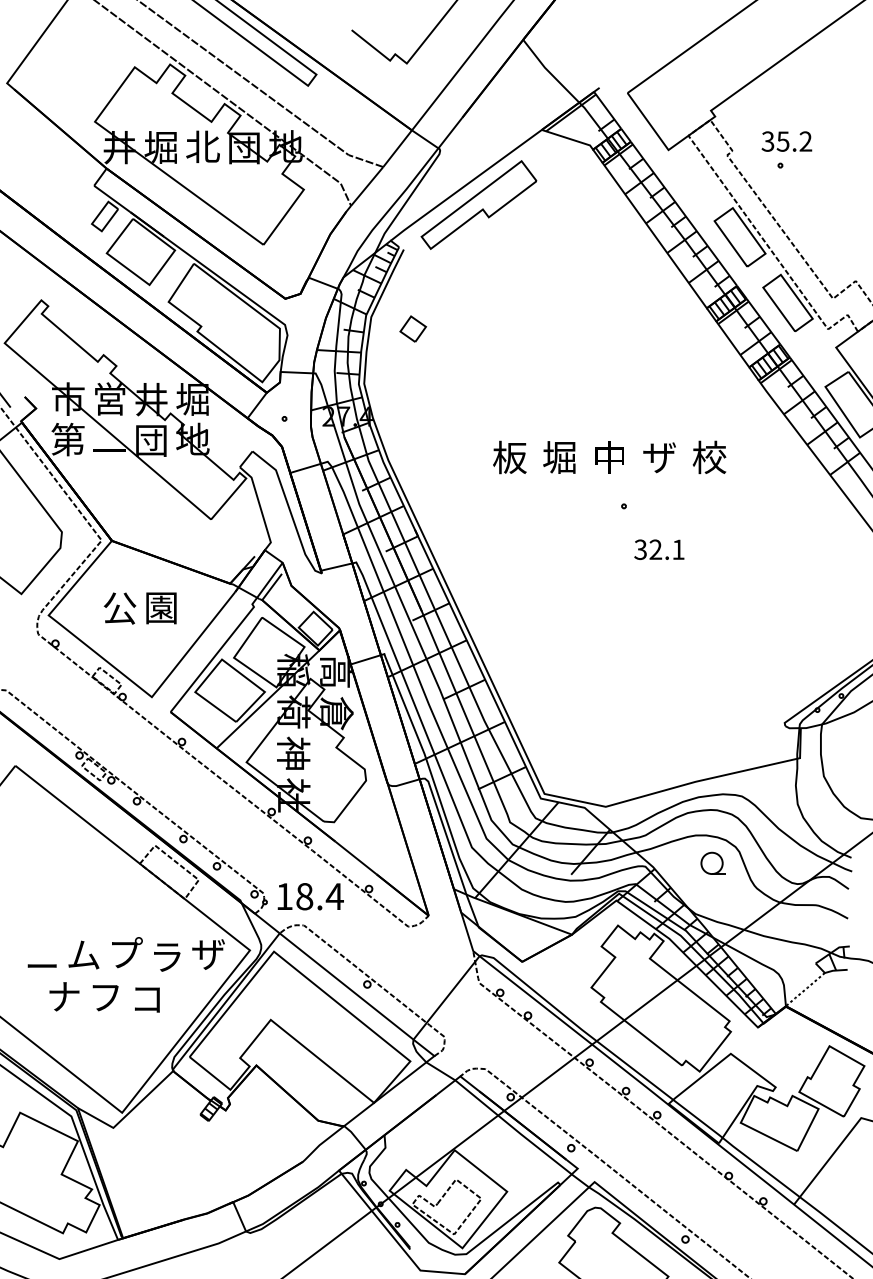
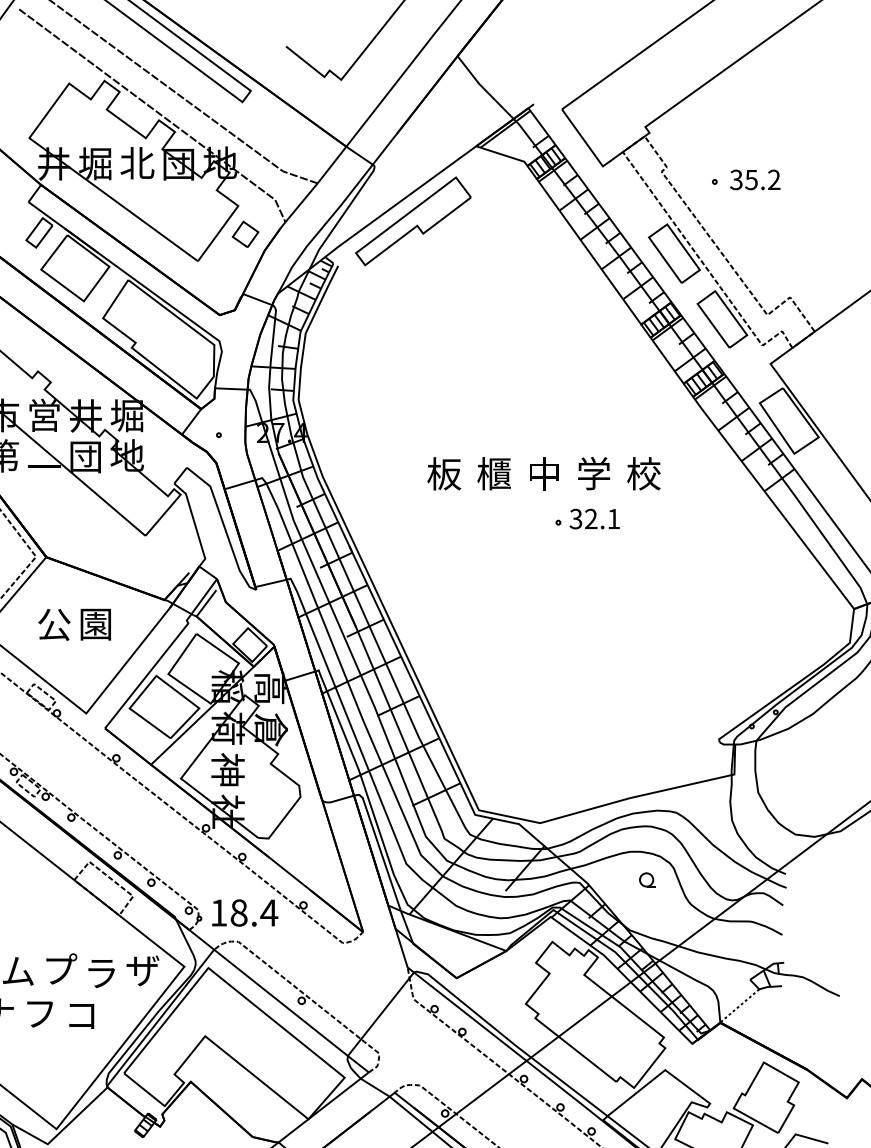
text: (786, 141) -> (754, 179), moved
part: (413, 328) -> (245, 233), moved
text: (559, 456) -> (493, 472), 堀 -> 櫃
text: (659, 456) -> (593, 472), ザ -> 学
text: (659, 549) -> (594, 518), moved
part: (712, 863) -> (646, 879), size x0.62

